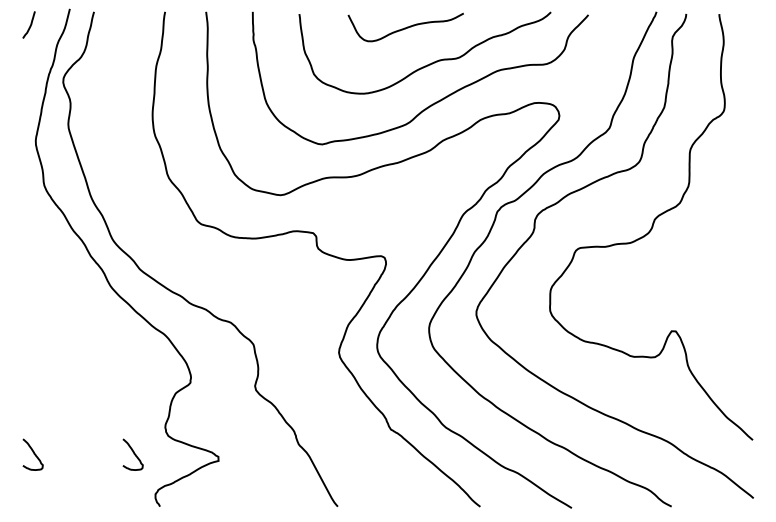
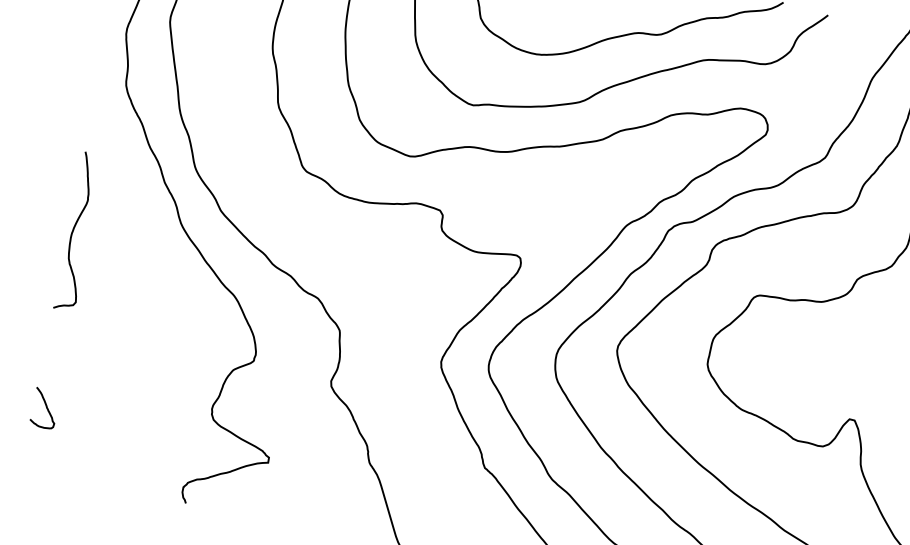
curve: (27, 308) -> (74, 230), added
curve: (133, 454) -> (166, 433), removed

